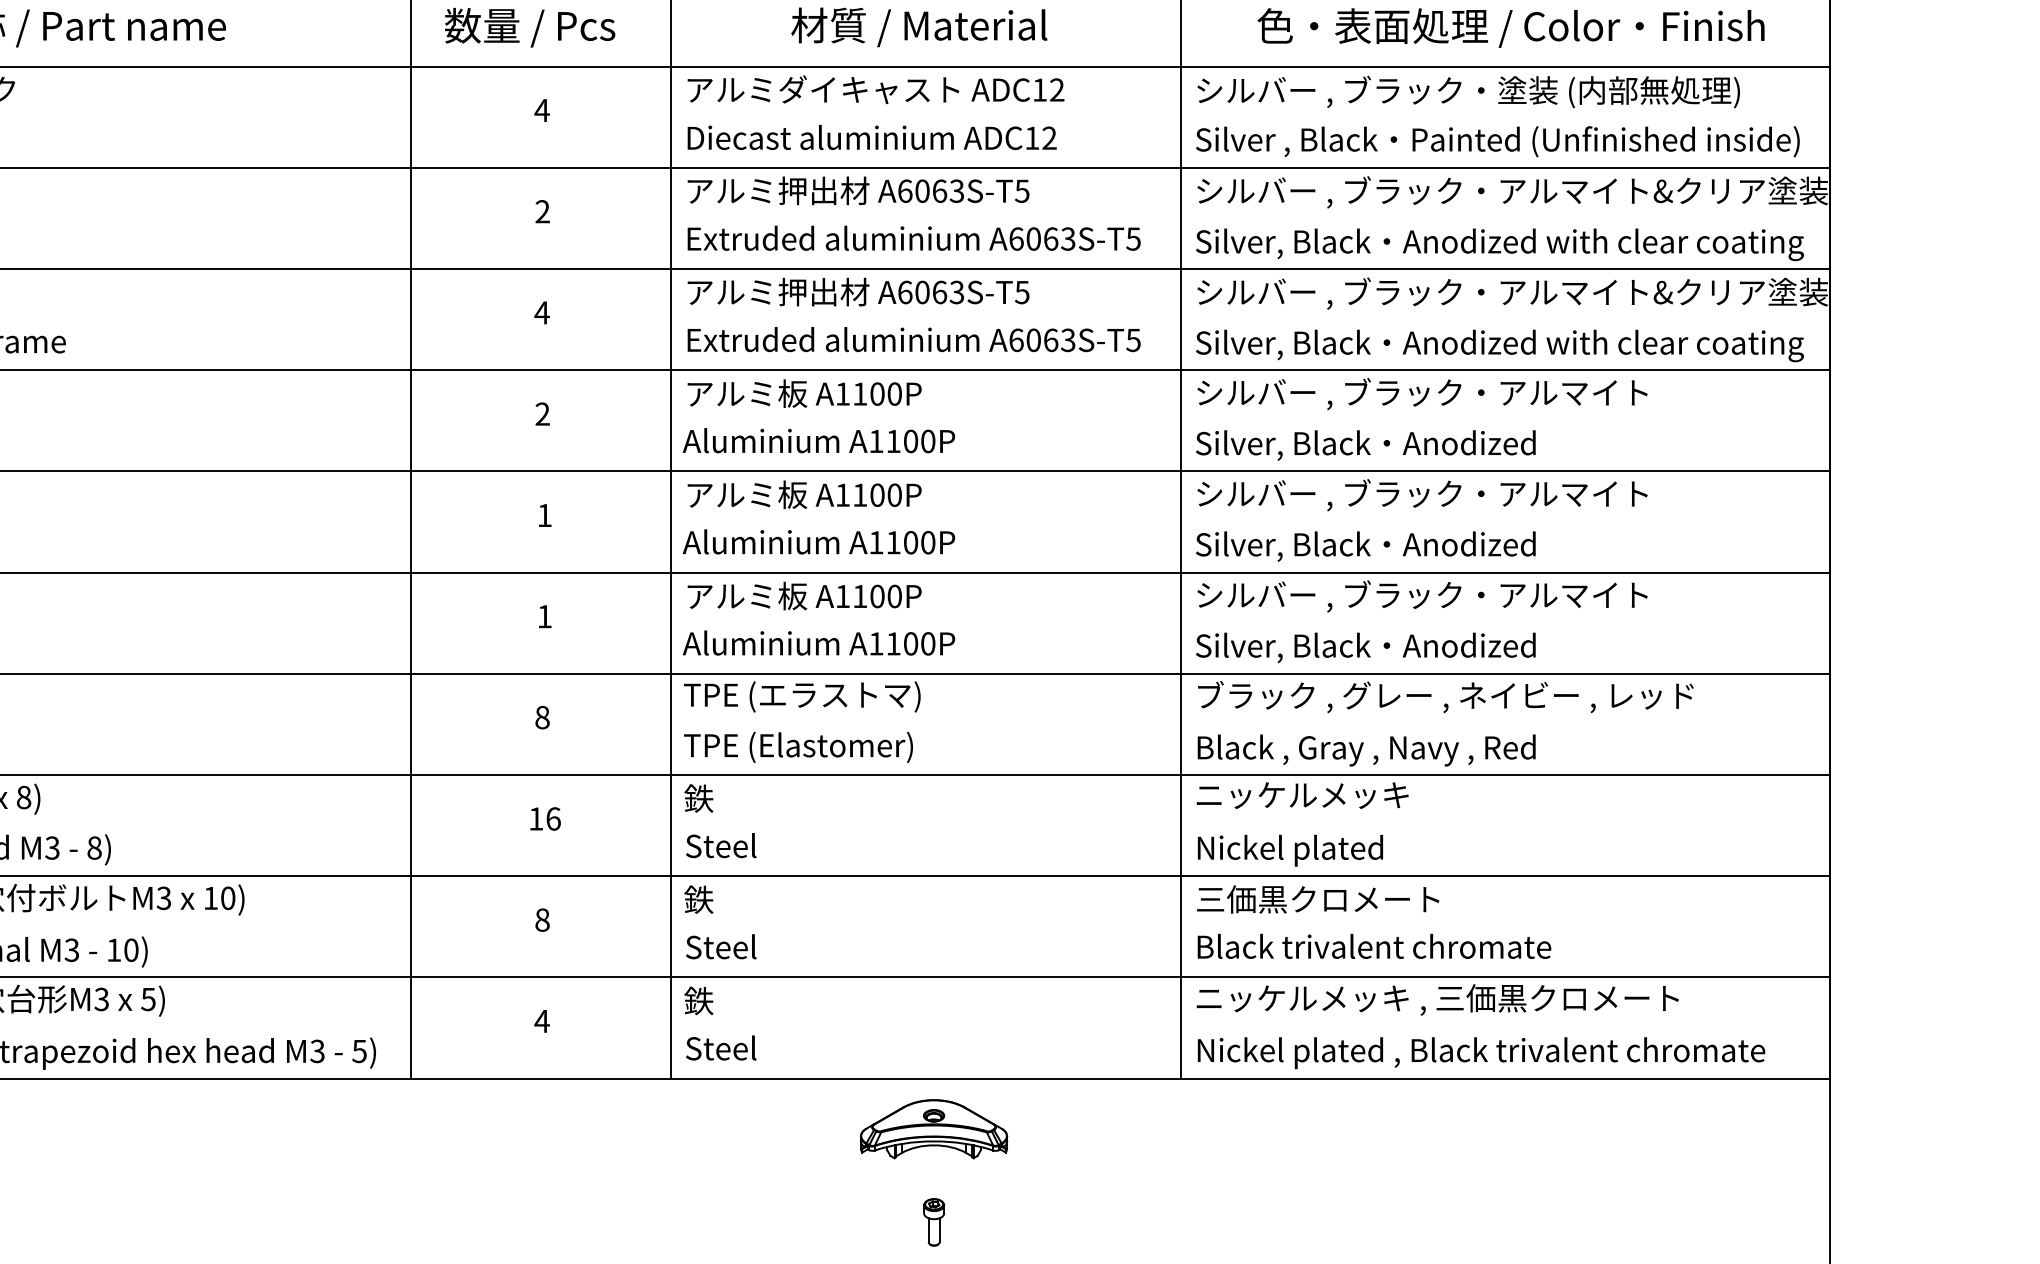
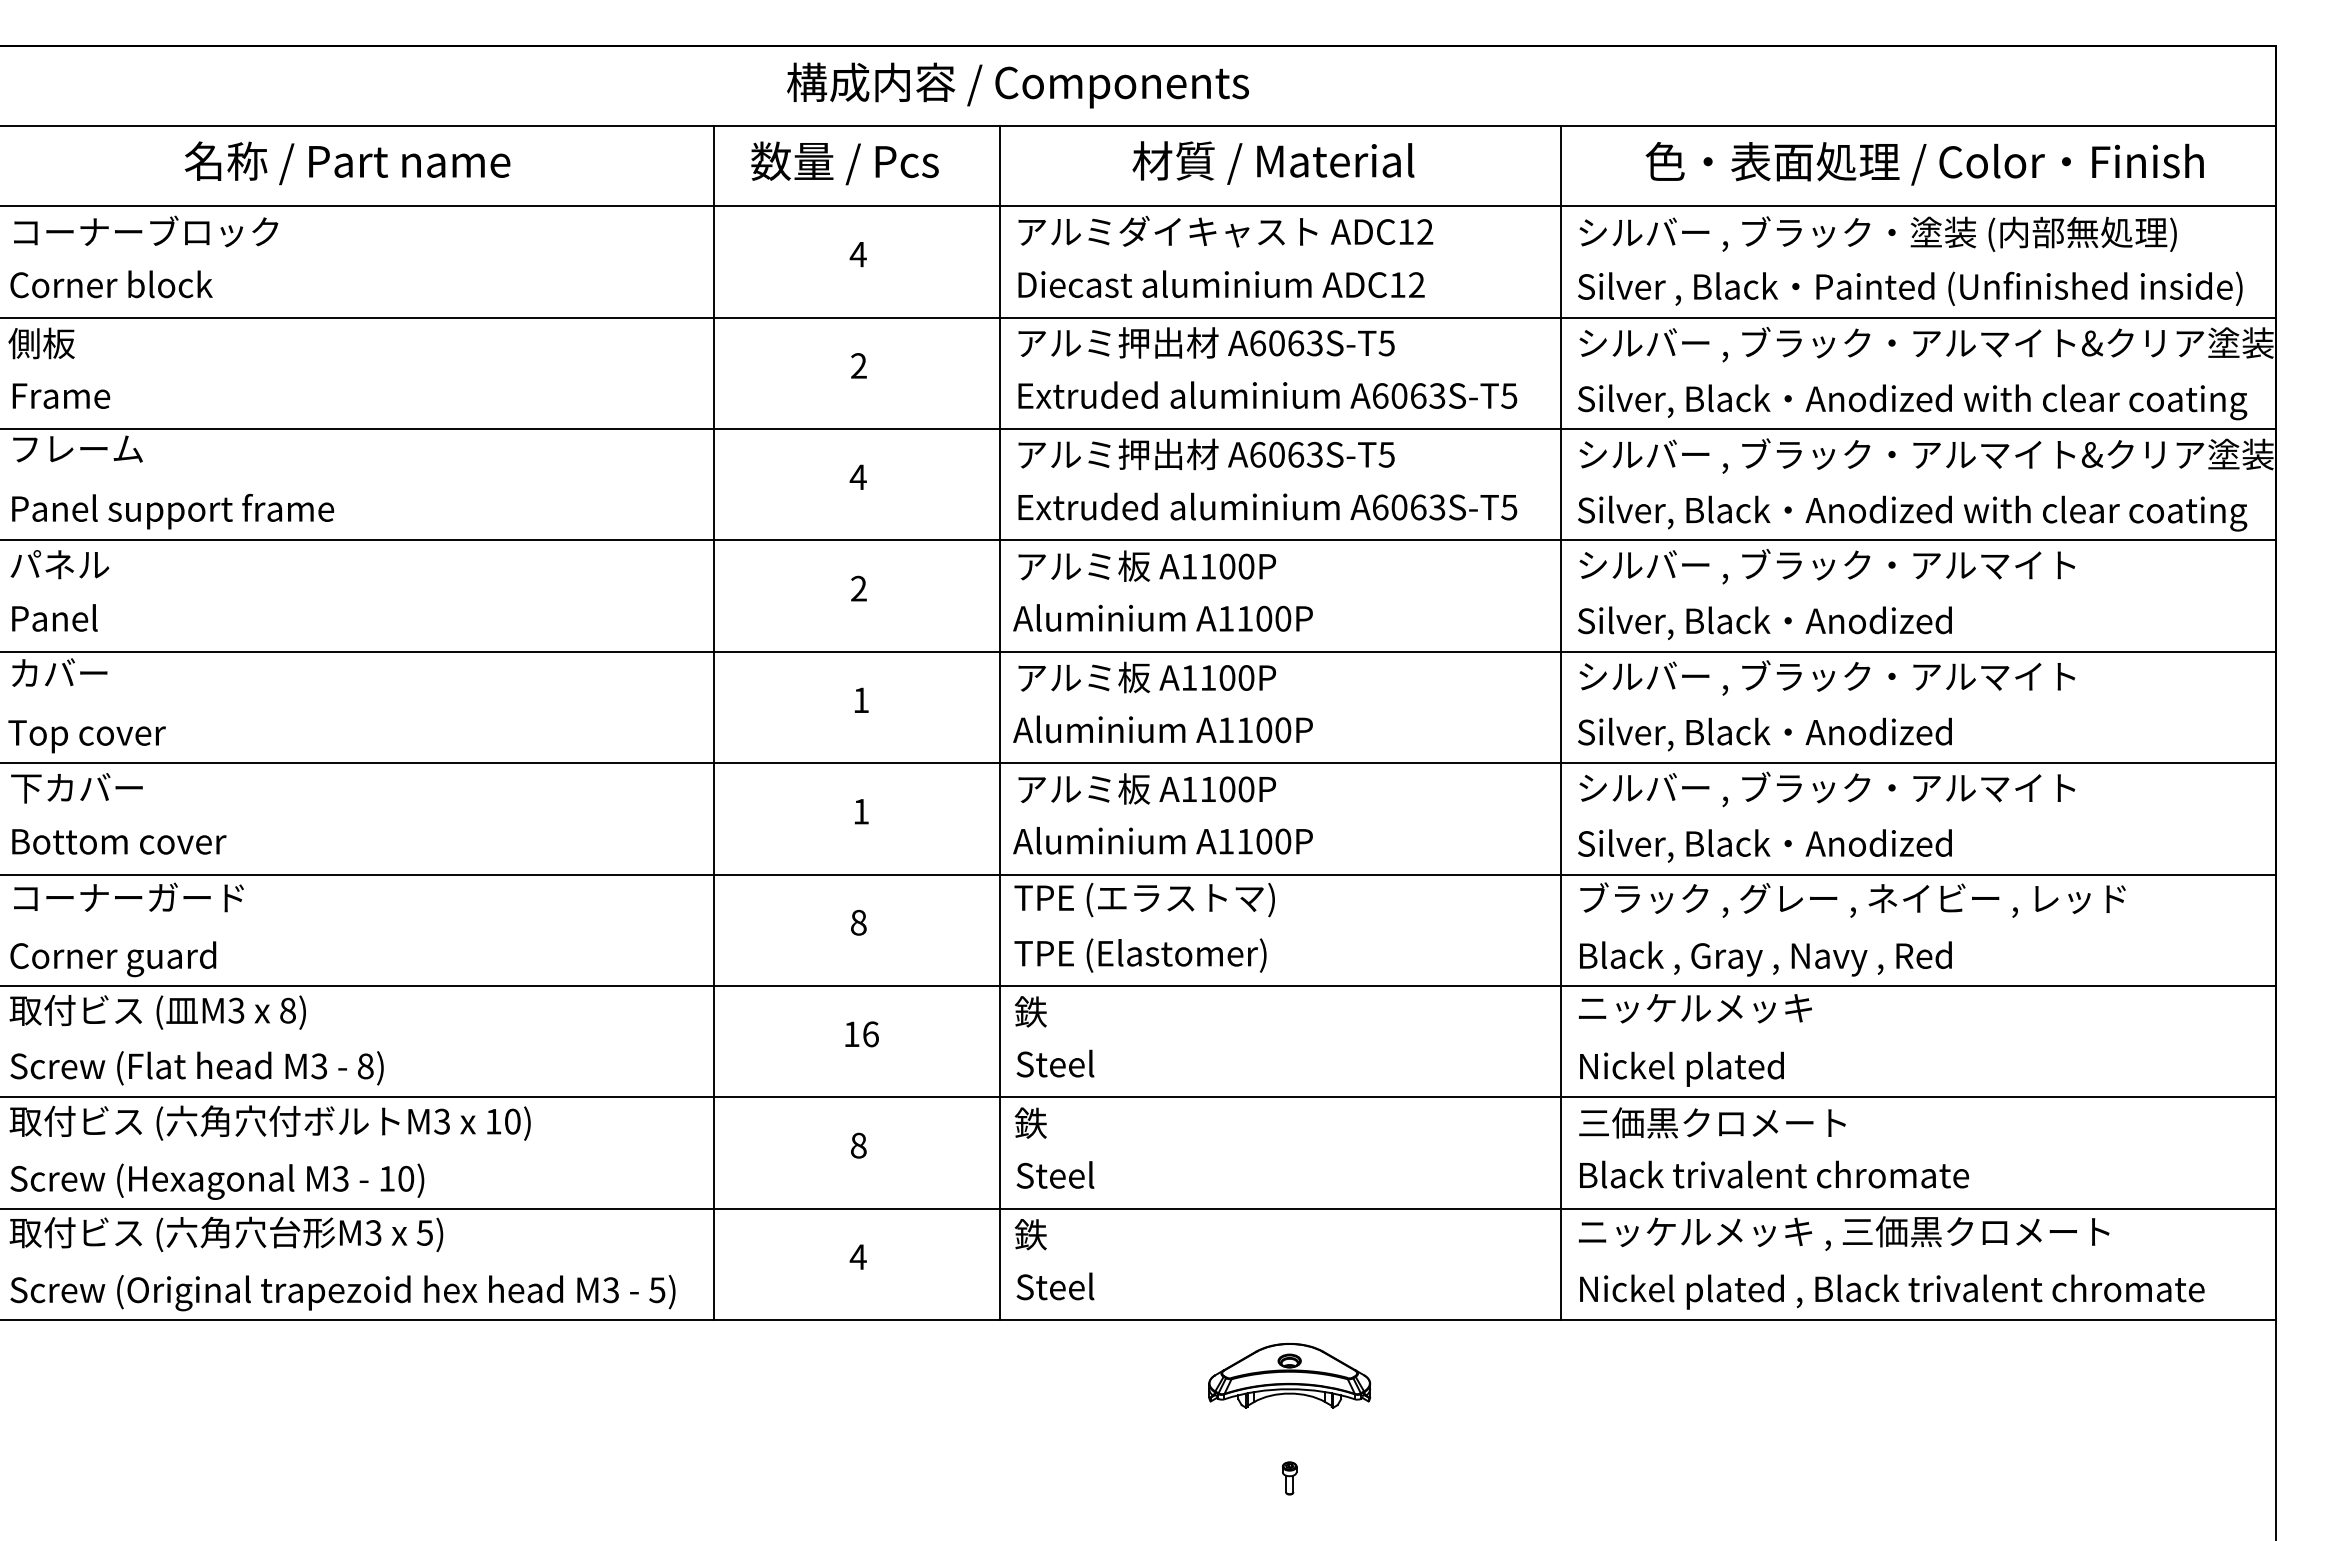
part: (933, 1222) -> (1289, 1478), size x0.62

